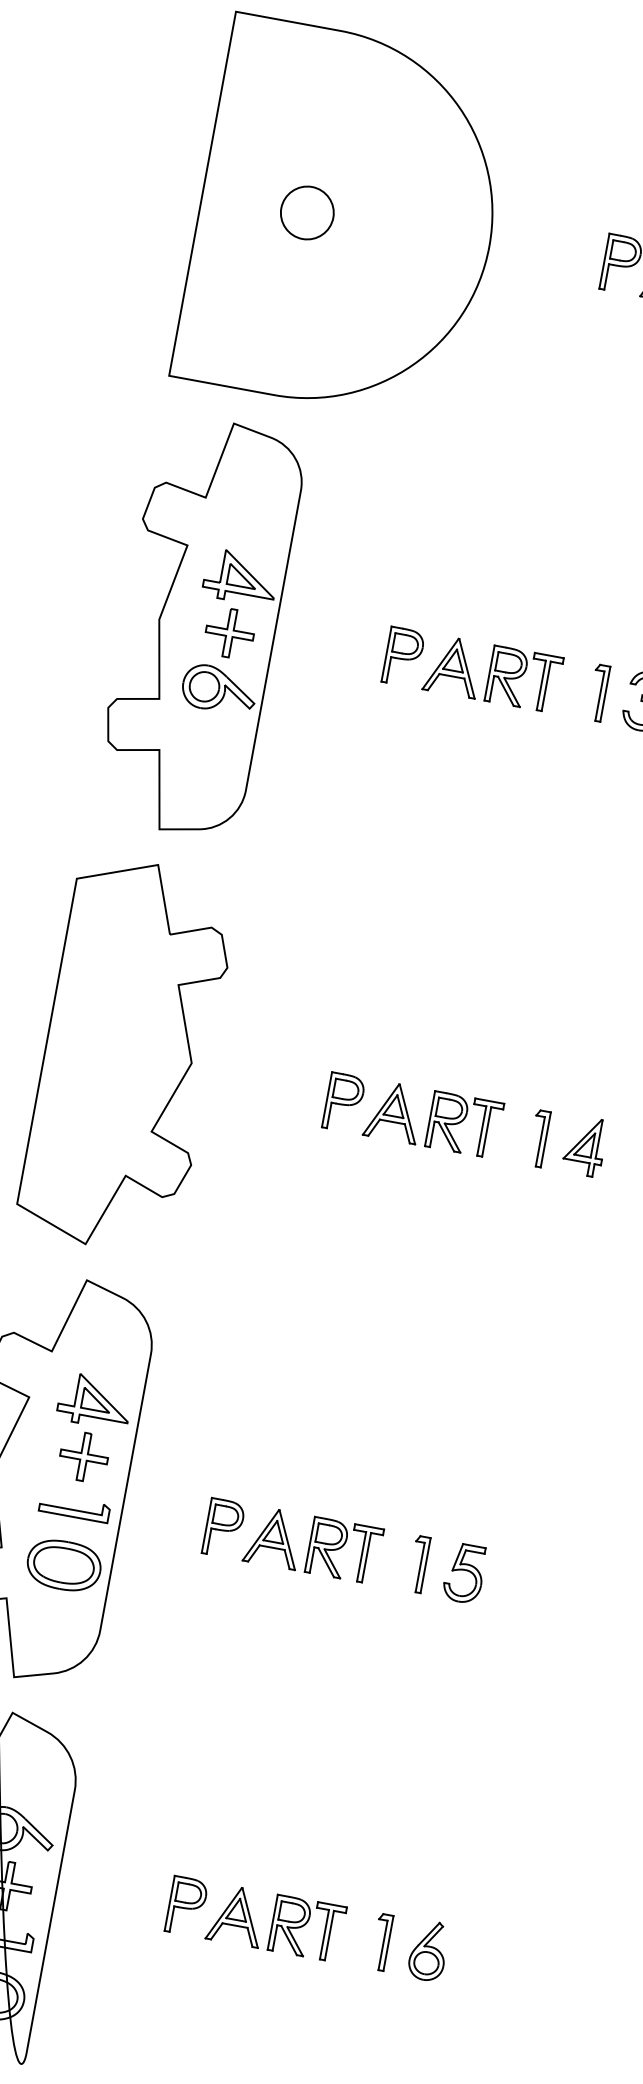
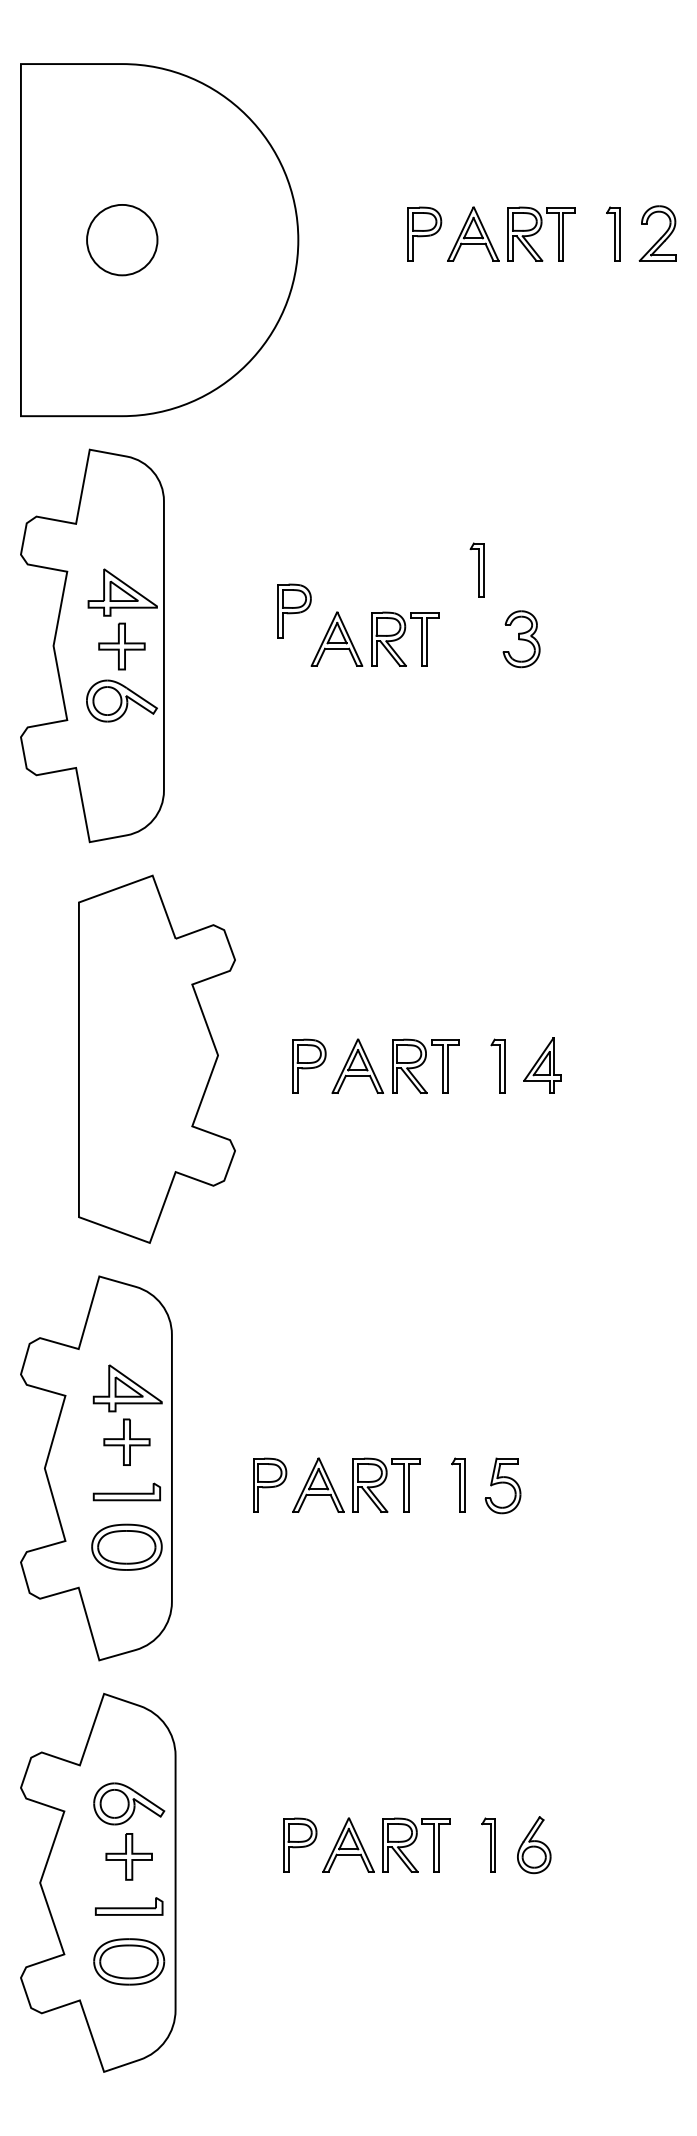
circle: (307, 212) -> (122, 239), size x1.4
part: (403, 656) -> (294, 610), moved
part: (598, 692) -> (476, 569), moved
part: (127, 1054) -> (156, 1058), moved

